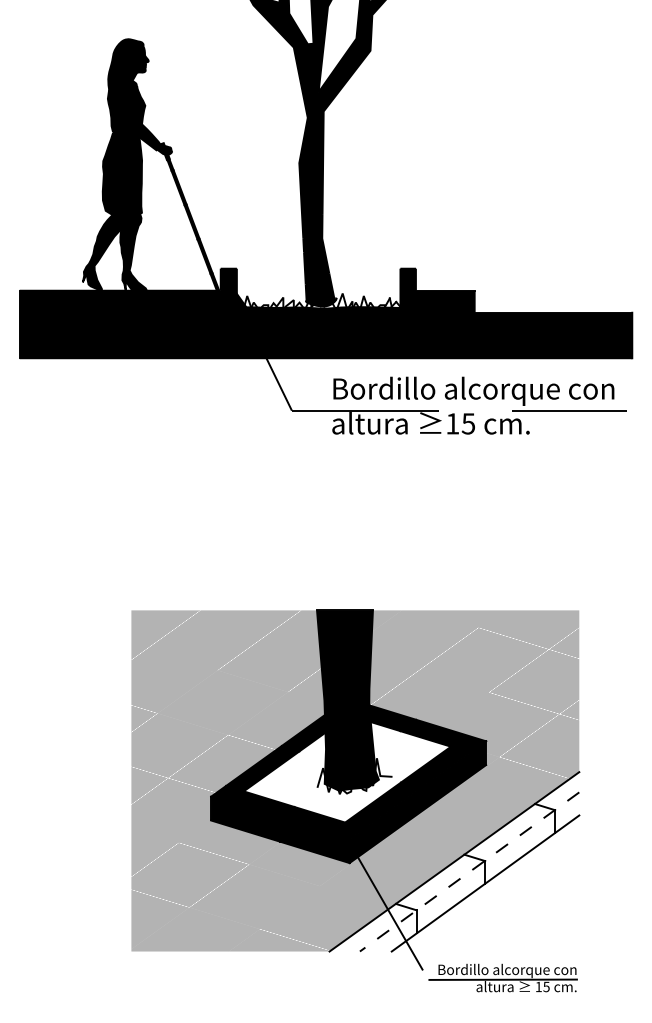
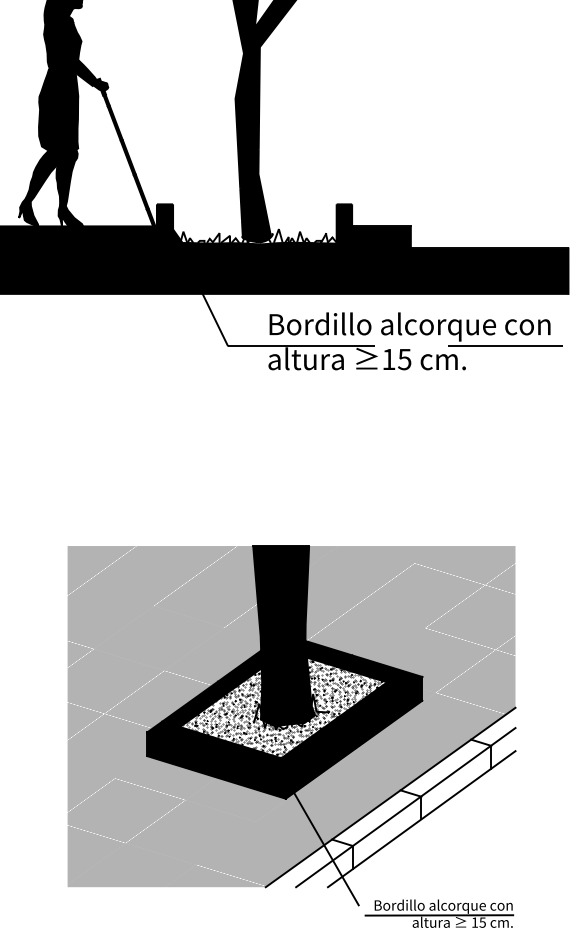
hatch: (348, 773) -> (284, 709), added
line: (469, 871) -> (405, 807), dashed -> solid

